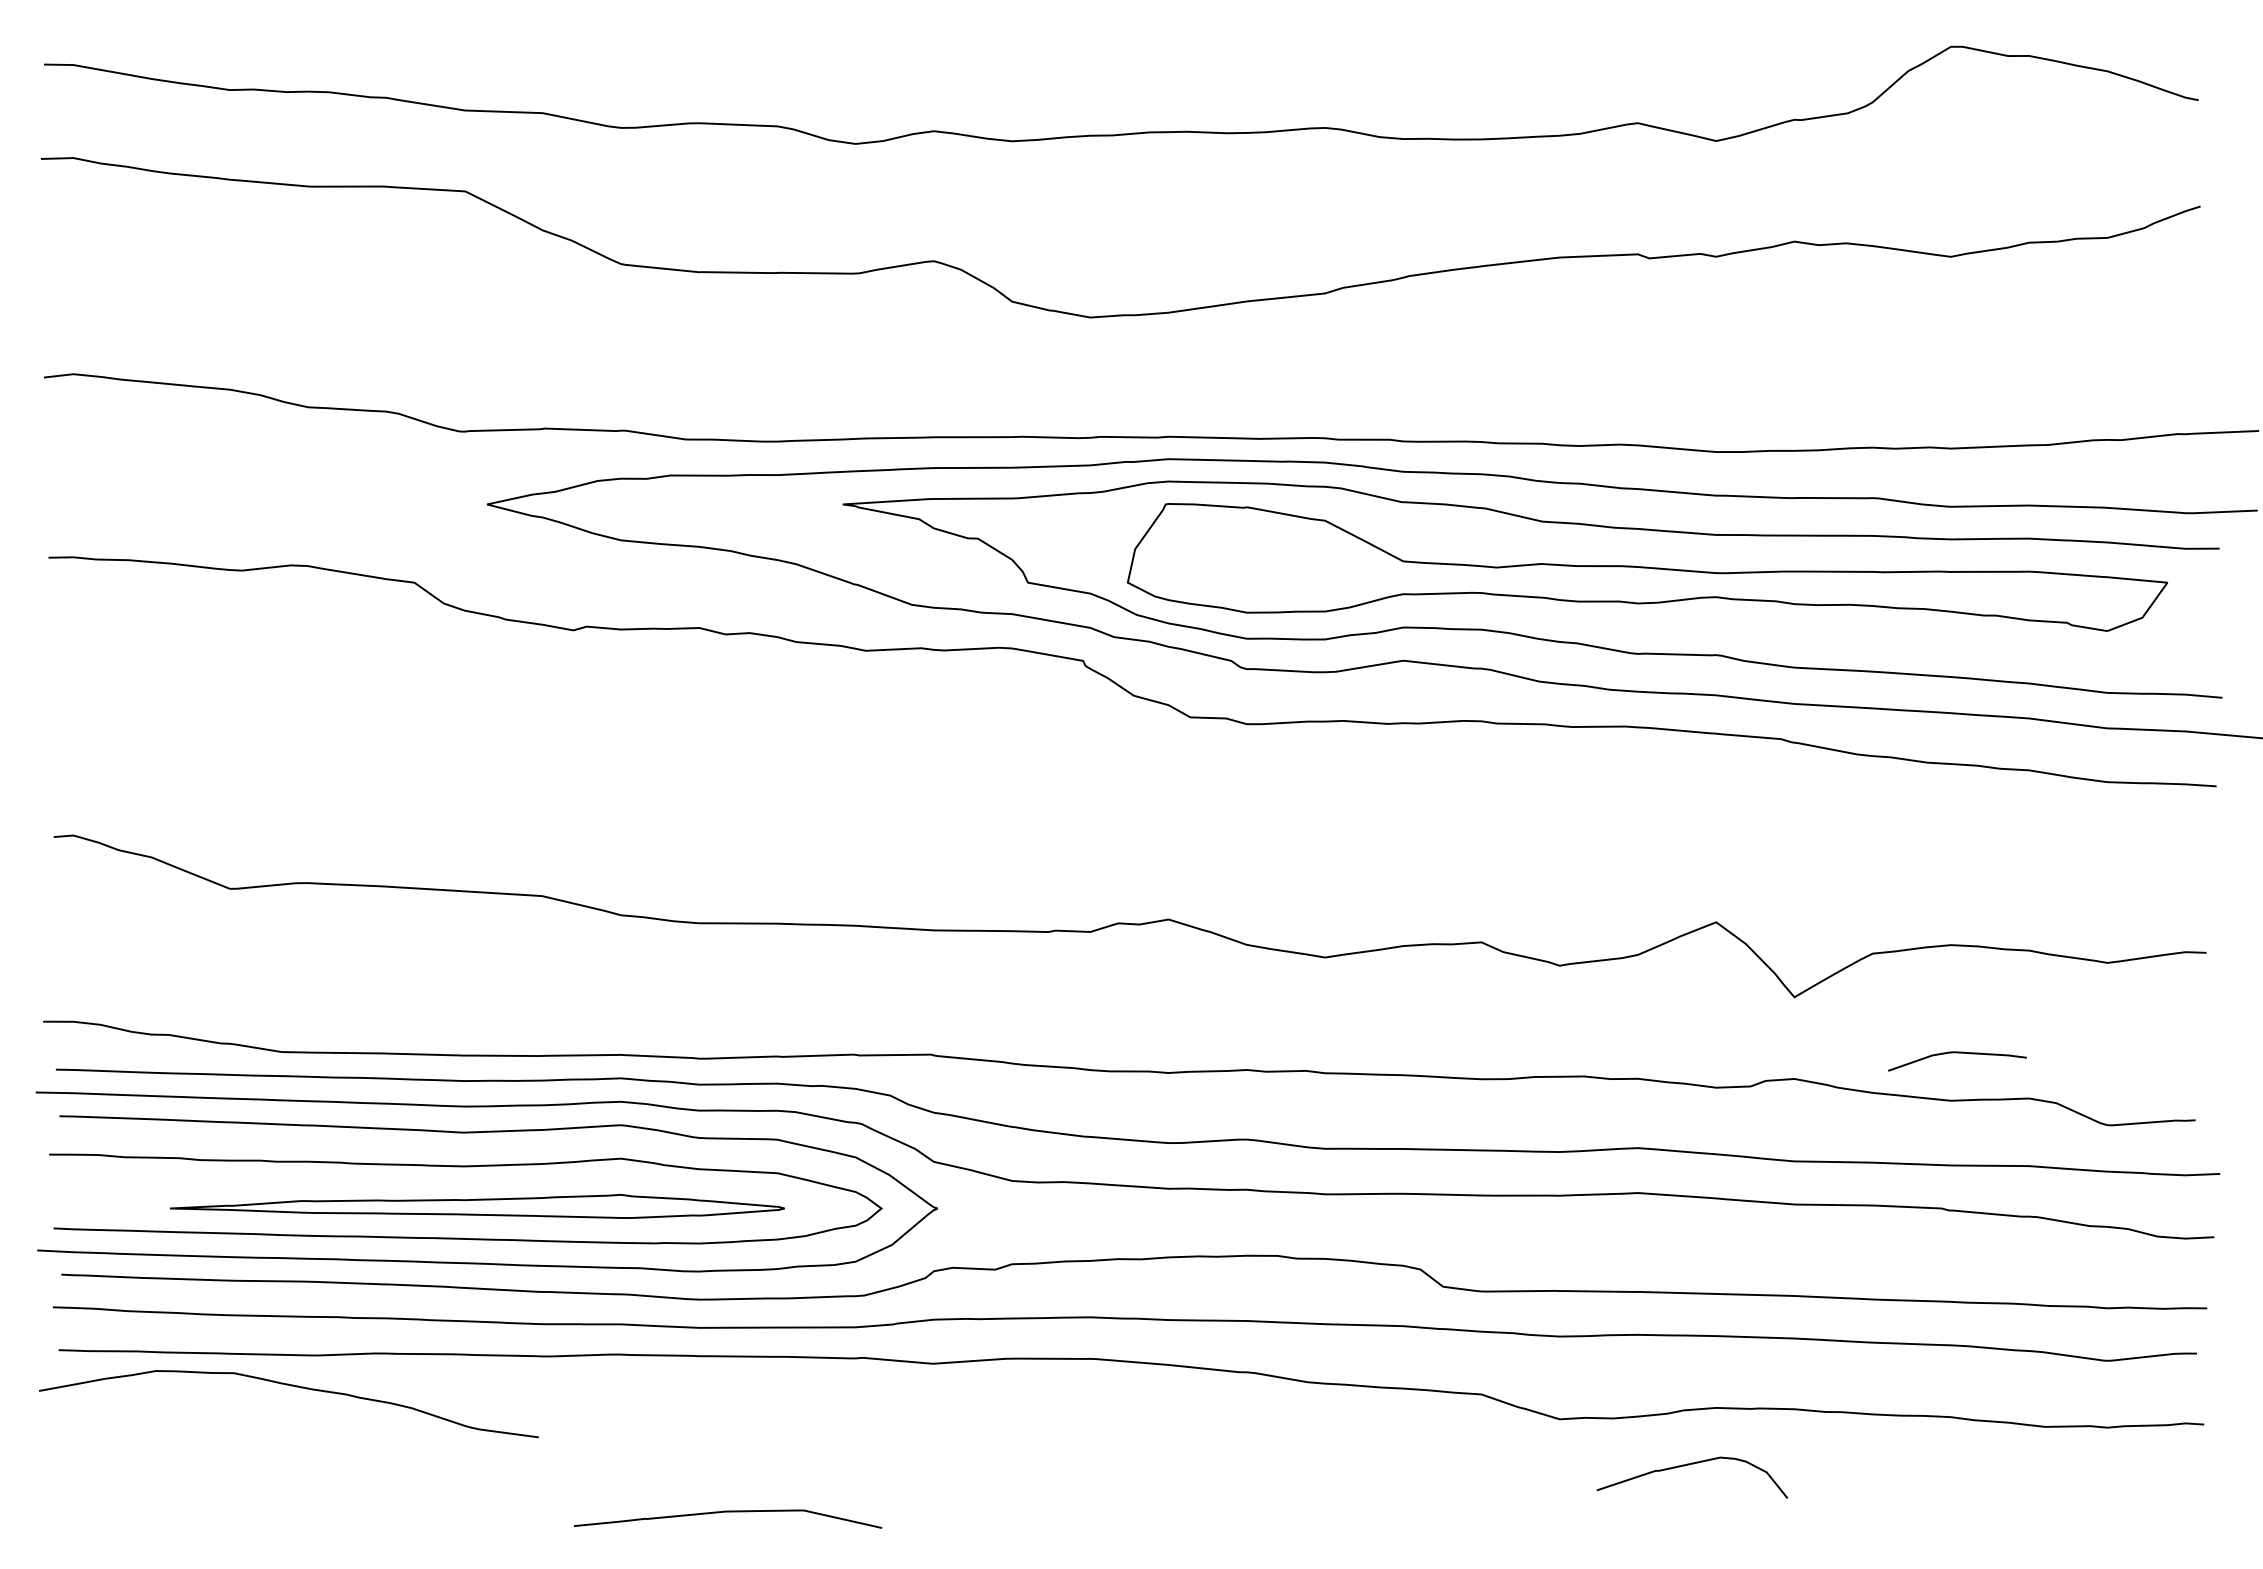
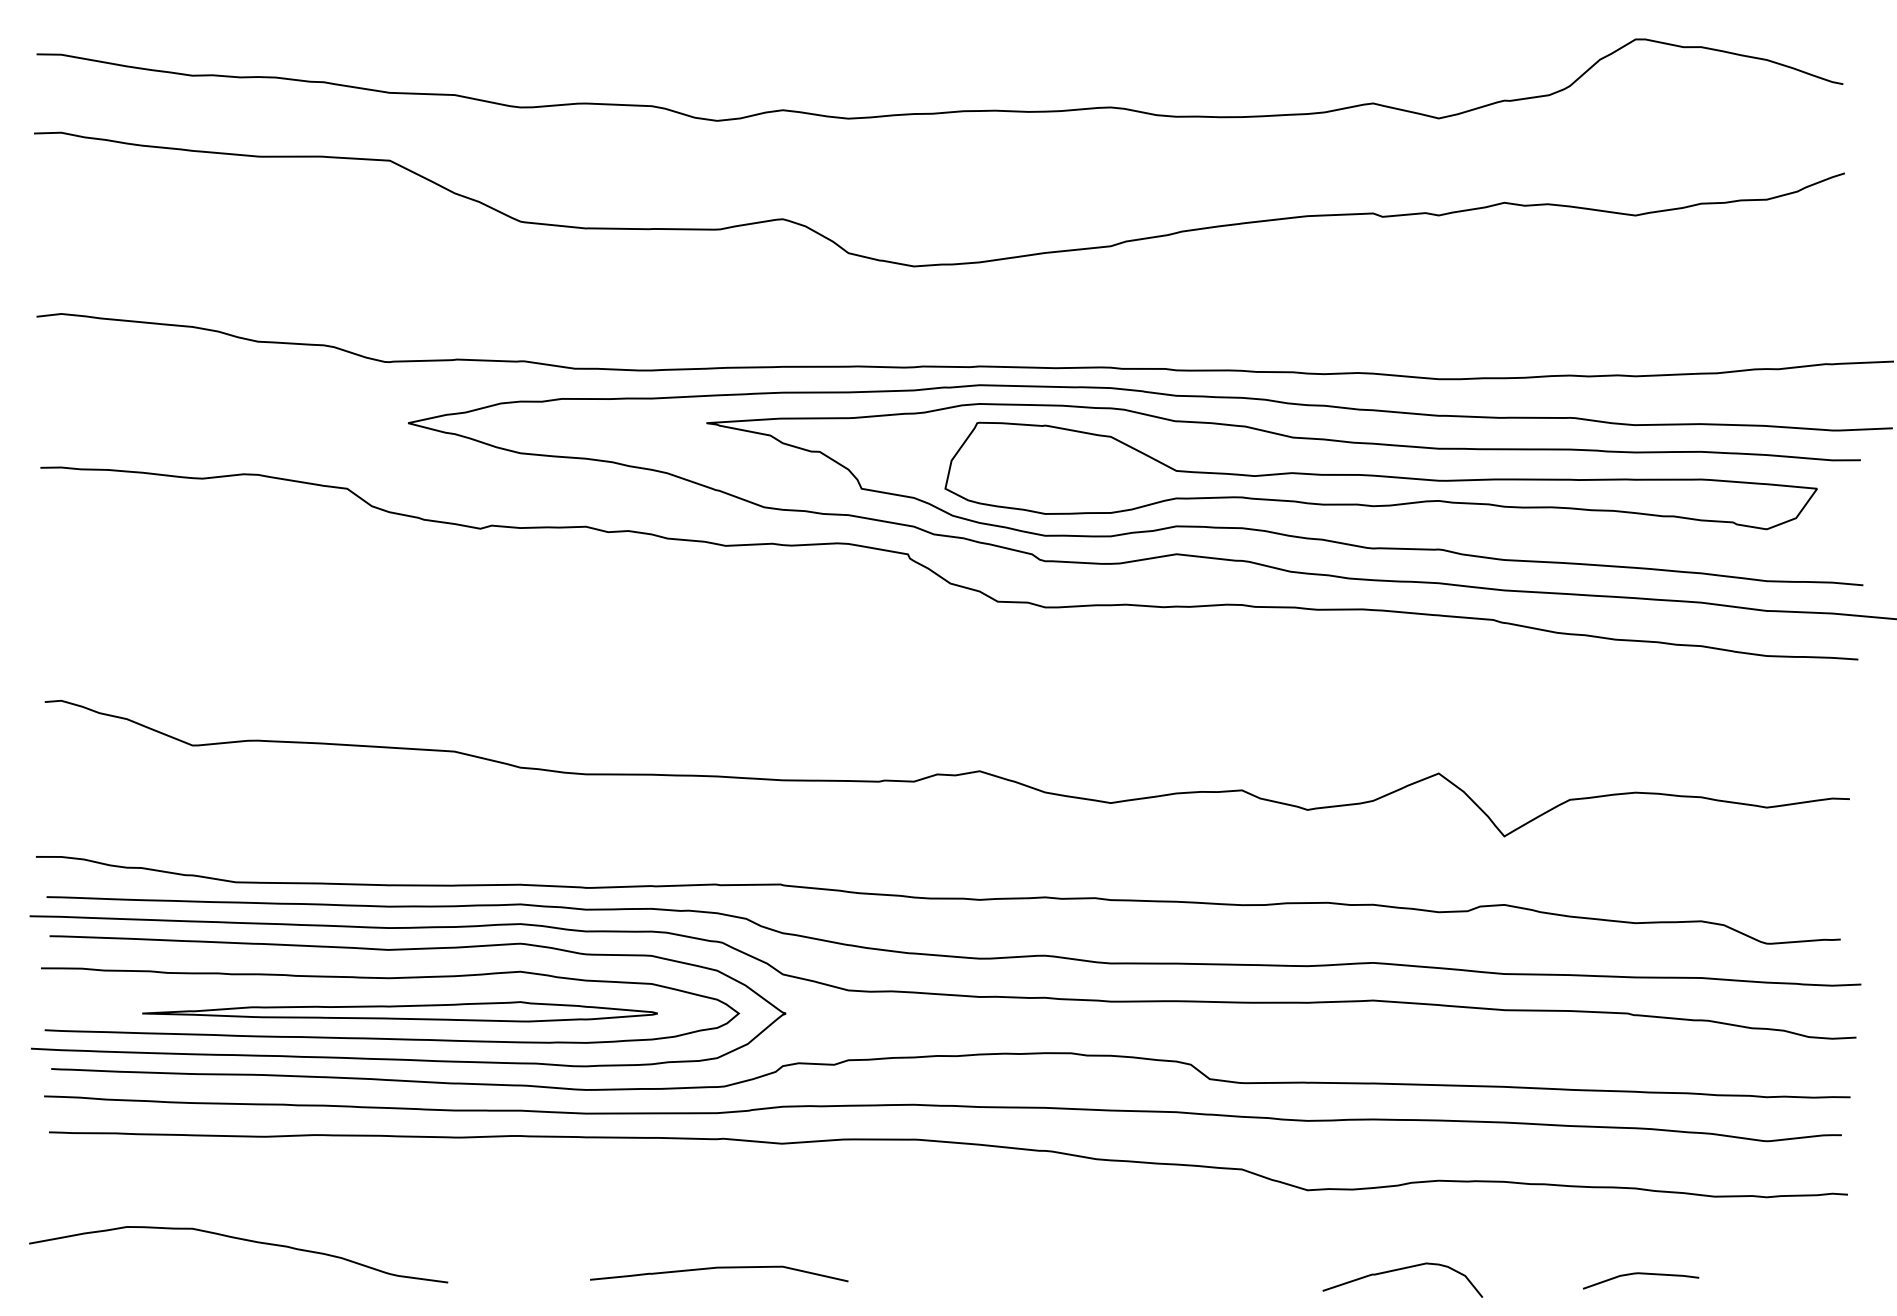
curve: (1957, 1053) -> (1641, 1274), moved
curve: (291, 1386) -> (240, 1239), moved
curve: (1689, 1465) -> (1400, 1270), moved
curve: (728, 1512) -> (719, 1268), moved

